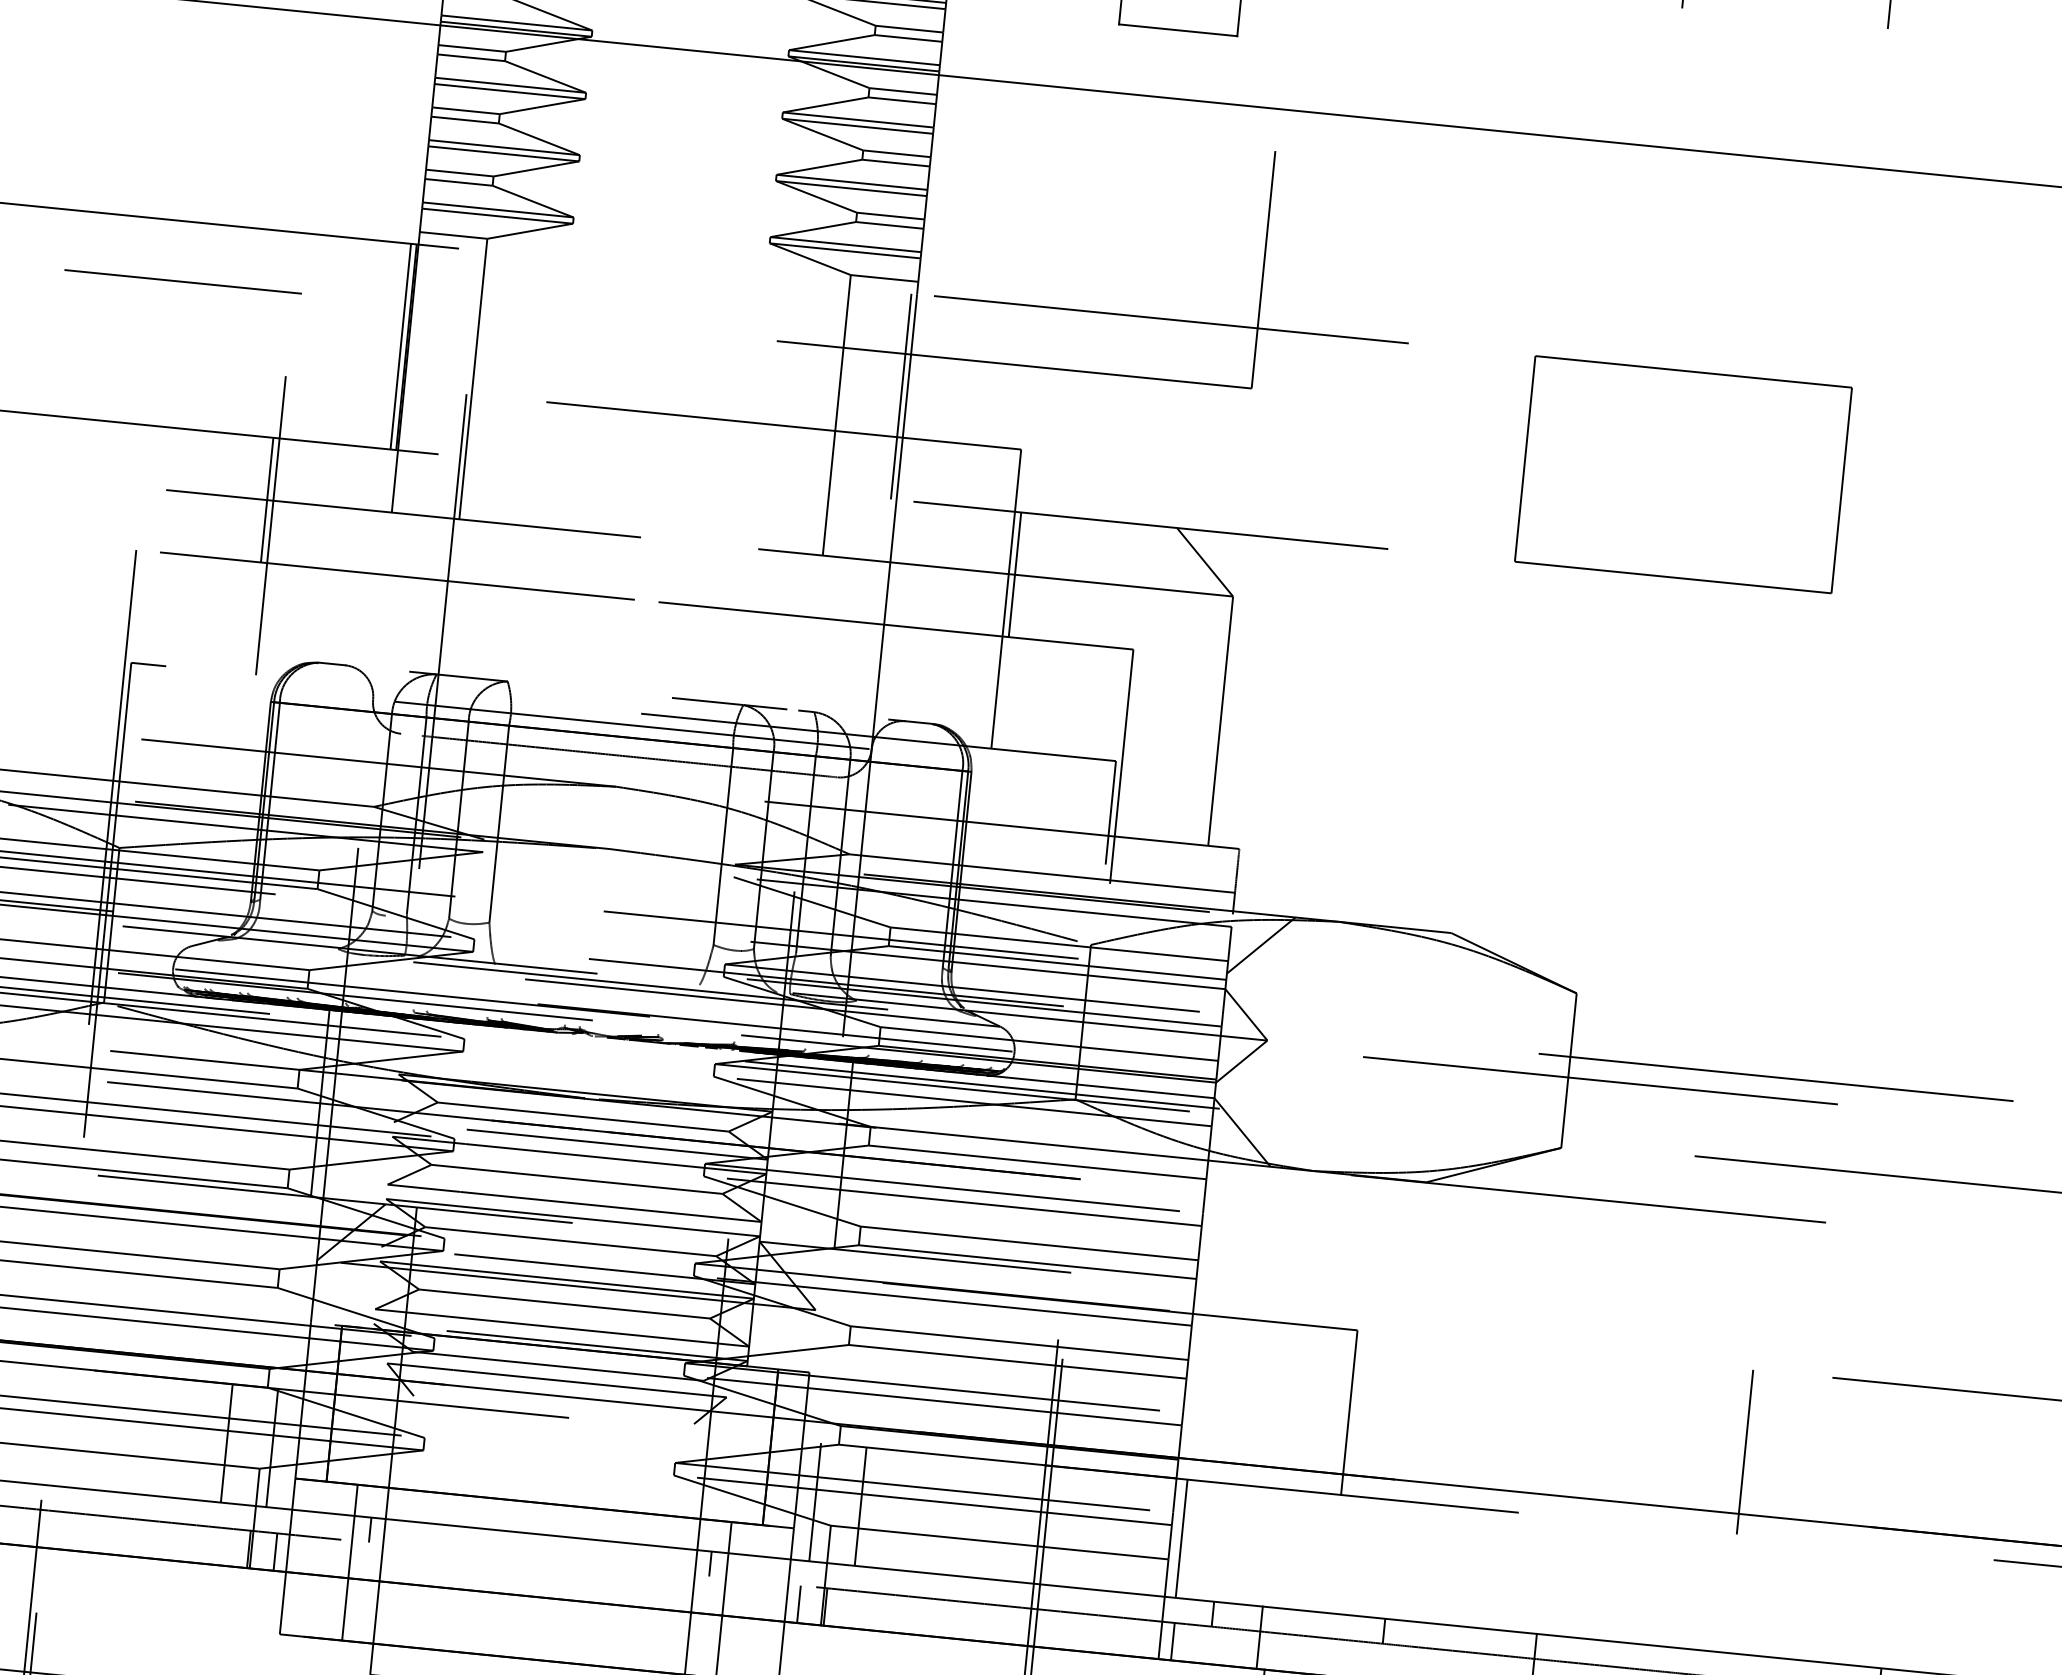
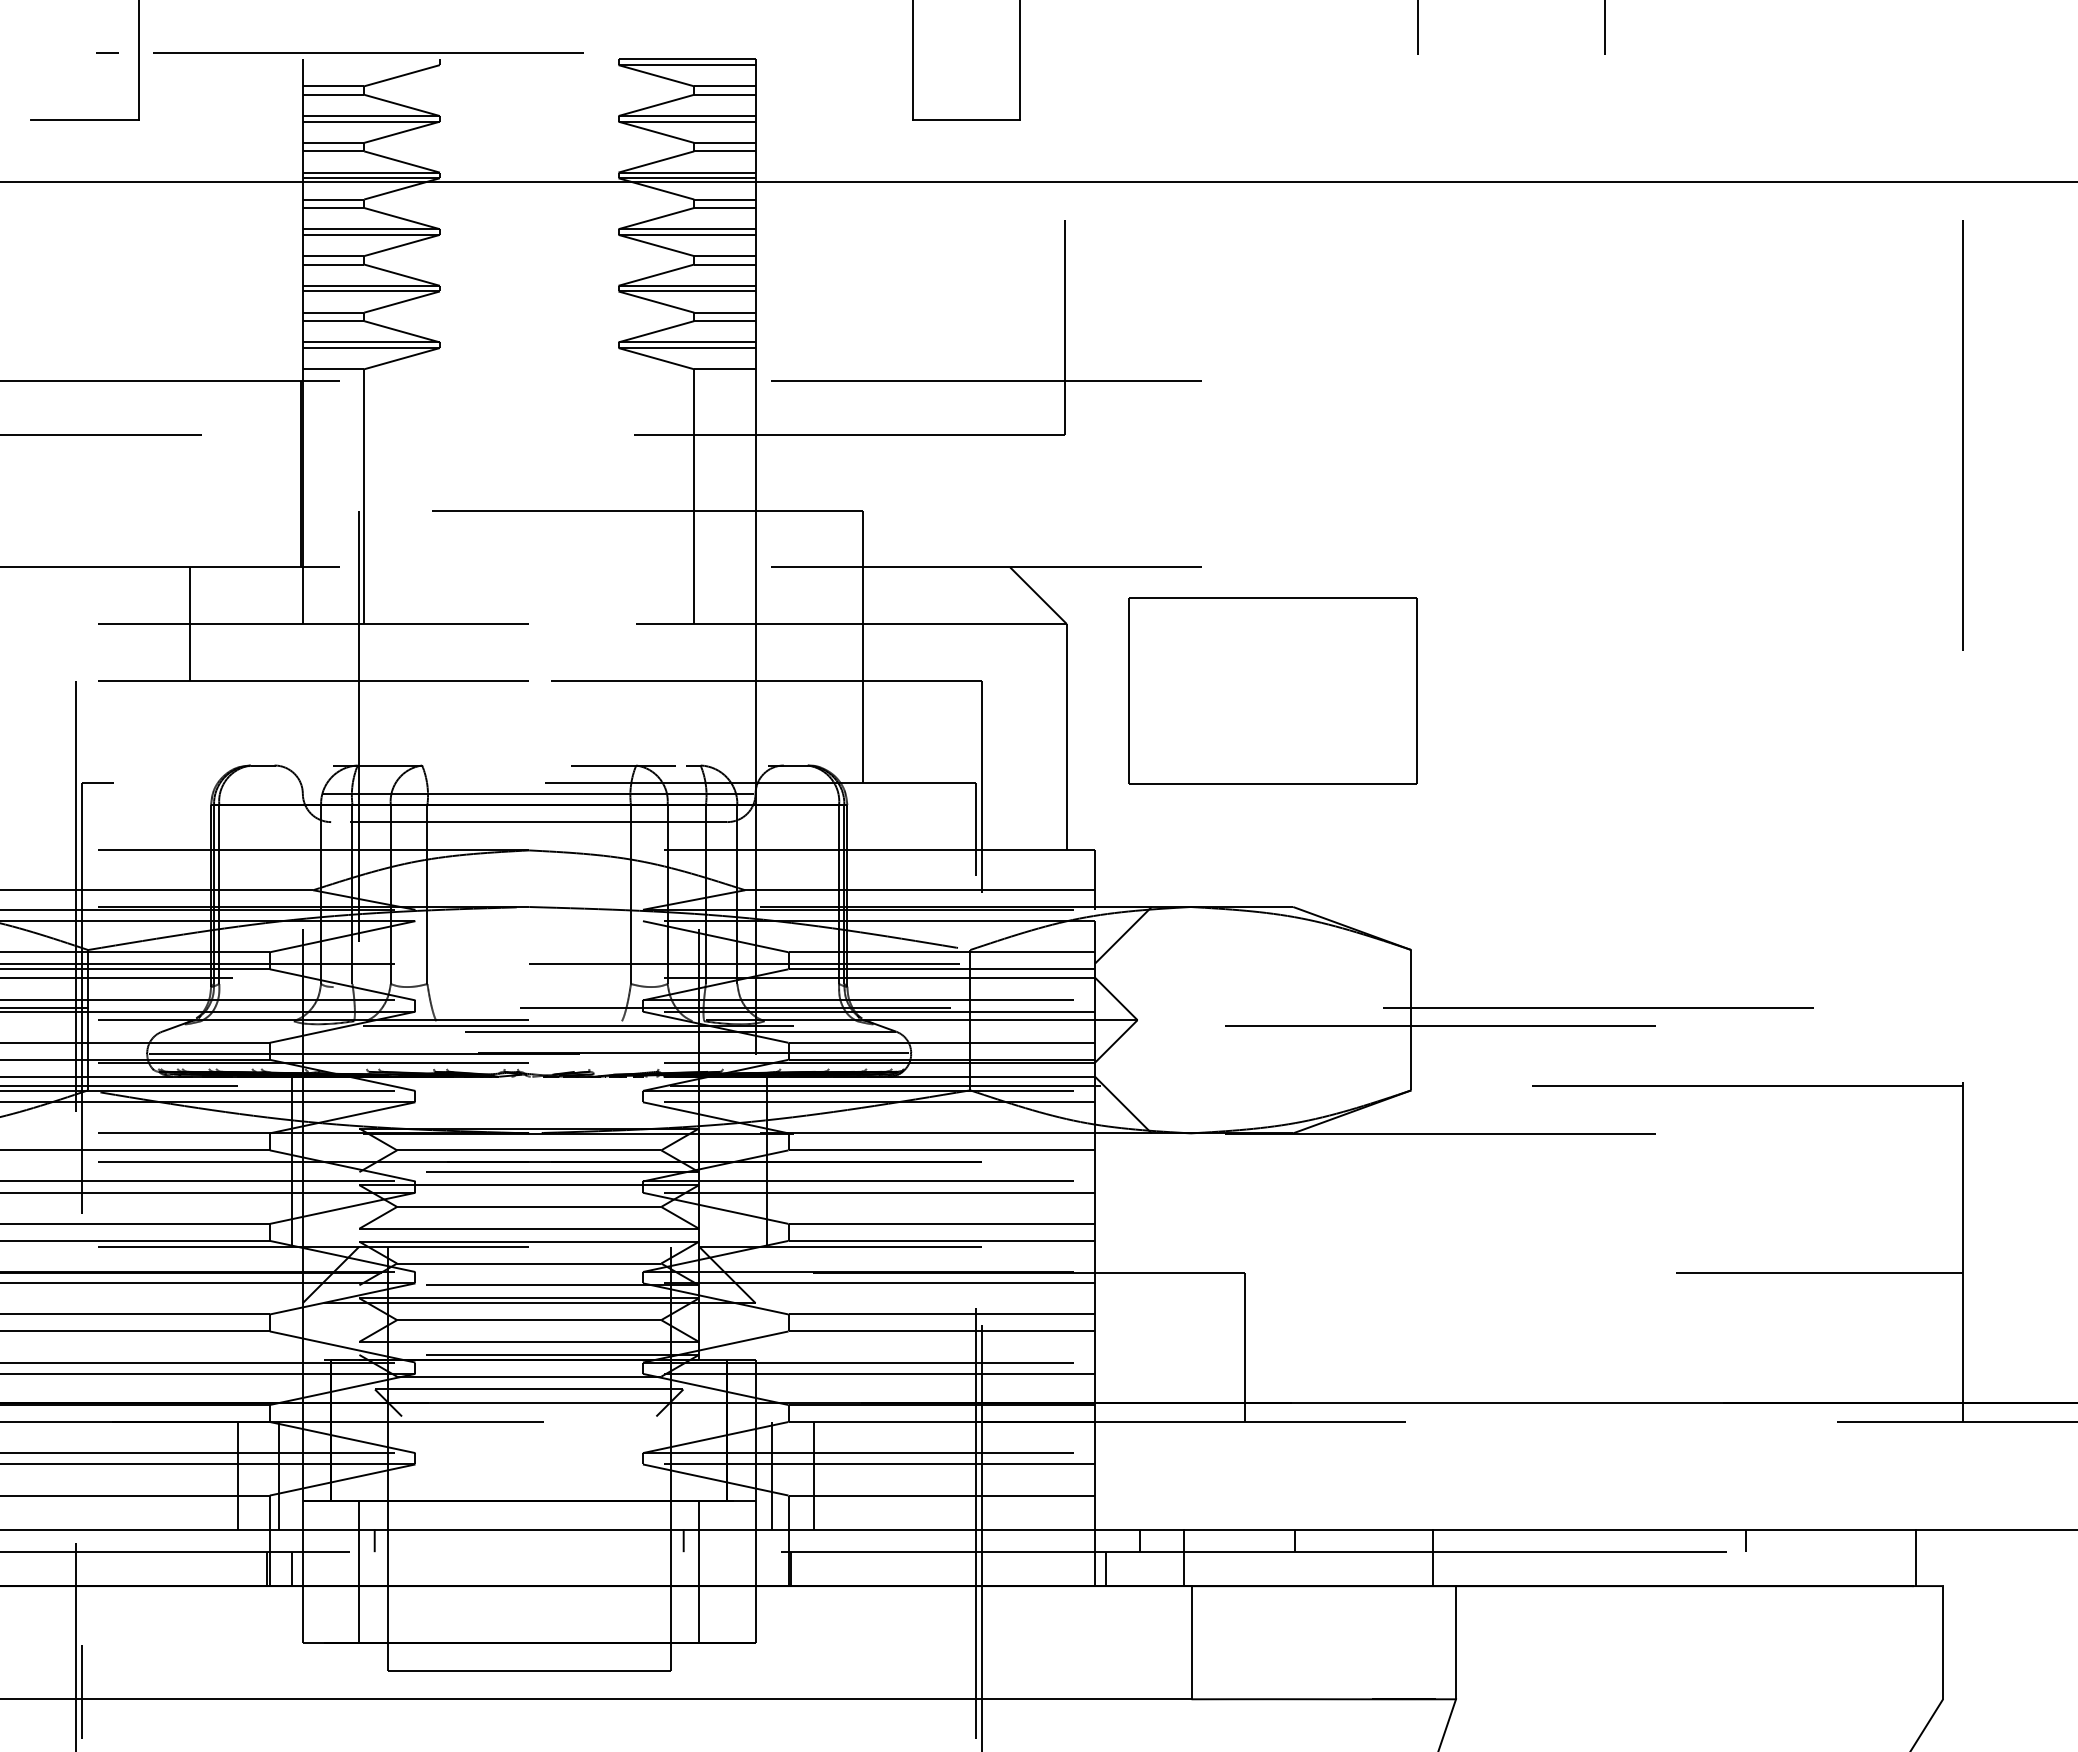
line: (401, 346) -> (296, 473), removed
line: (901, 396) -> (750, 473), removed
part: (1683, 474) -> (1272, 690), moved
line: (271, 525) -> (195, 646), removed
line: (1014, 574) -> (868, 623), removed
line: (1744, 1452) -> (1603, 1347), removed
line: (1182, 1538) -> (1105, 1475), removed
line: (798, 1604) -> (766, 1569), removed

